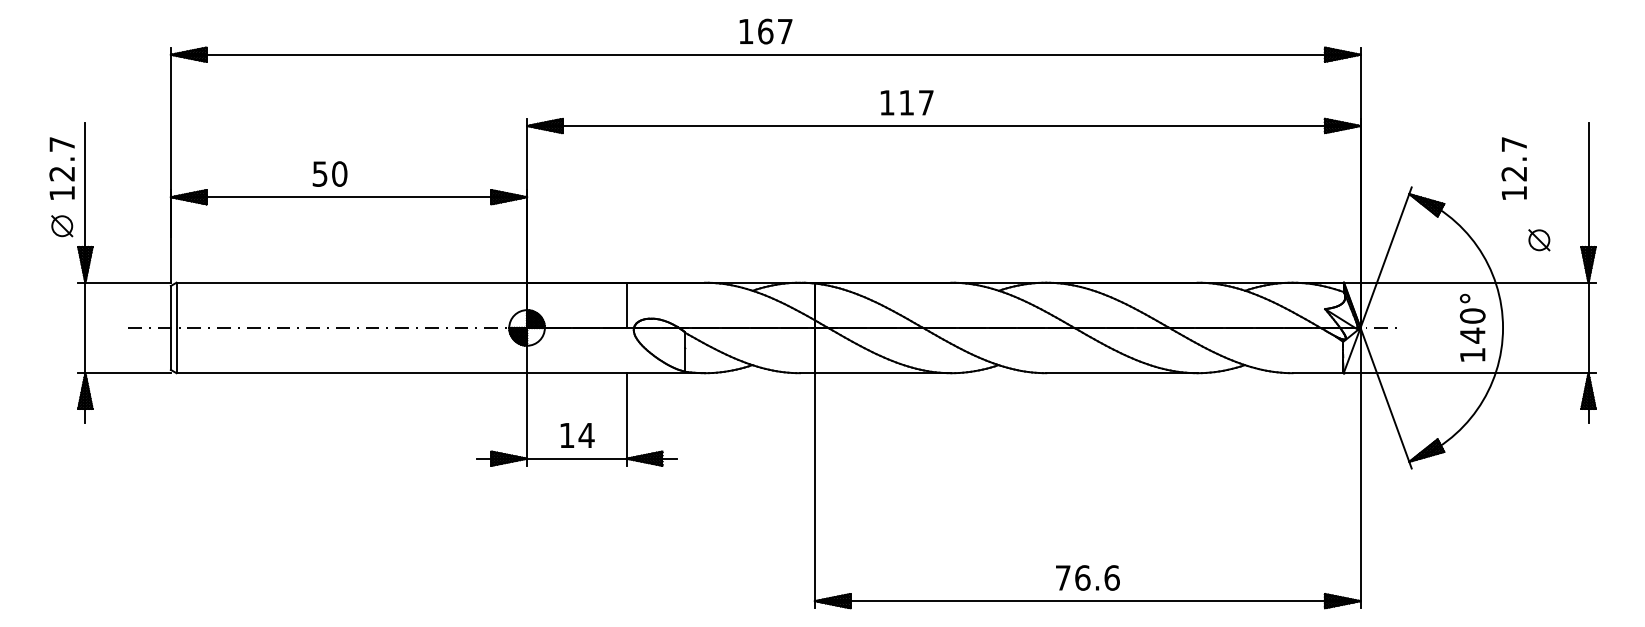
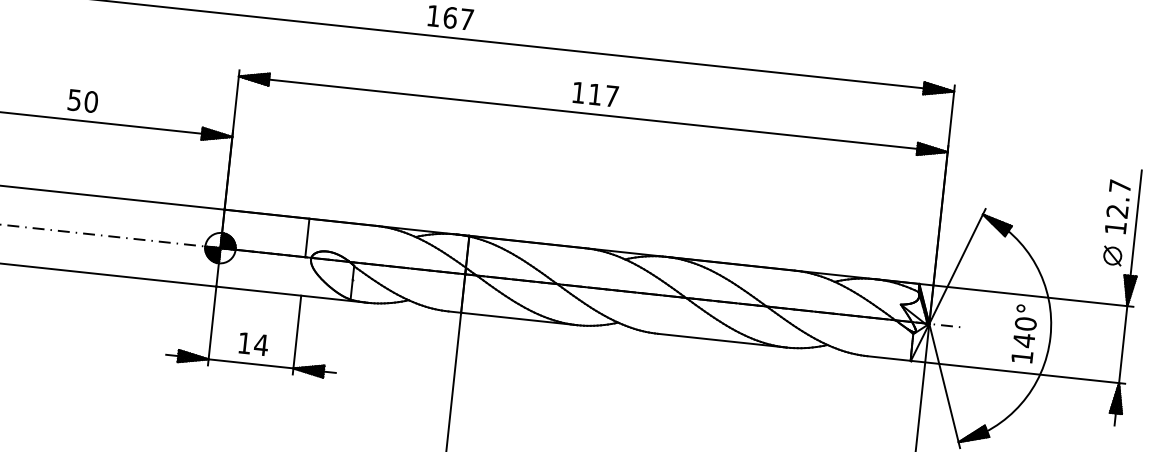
text: (906, 102) -> (595, 94), moved
text: (1513, 168) -> (1117, 206), moved
text: (329, 173) -> (82, 100), moved
part: (1539, 240) -> (1112, 256), moved

